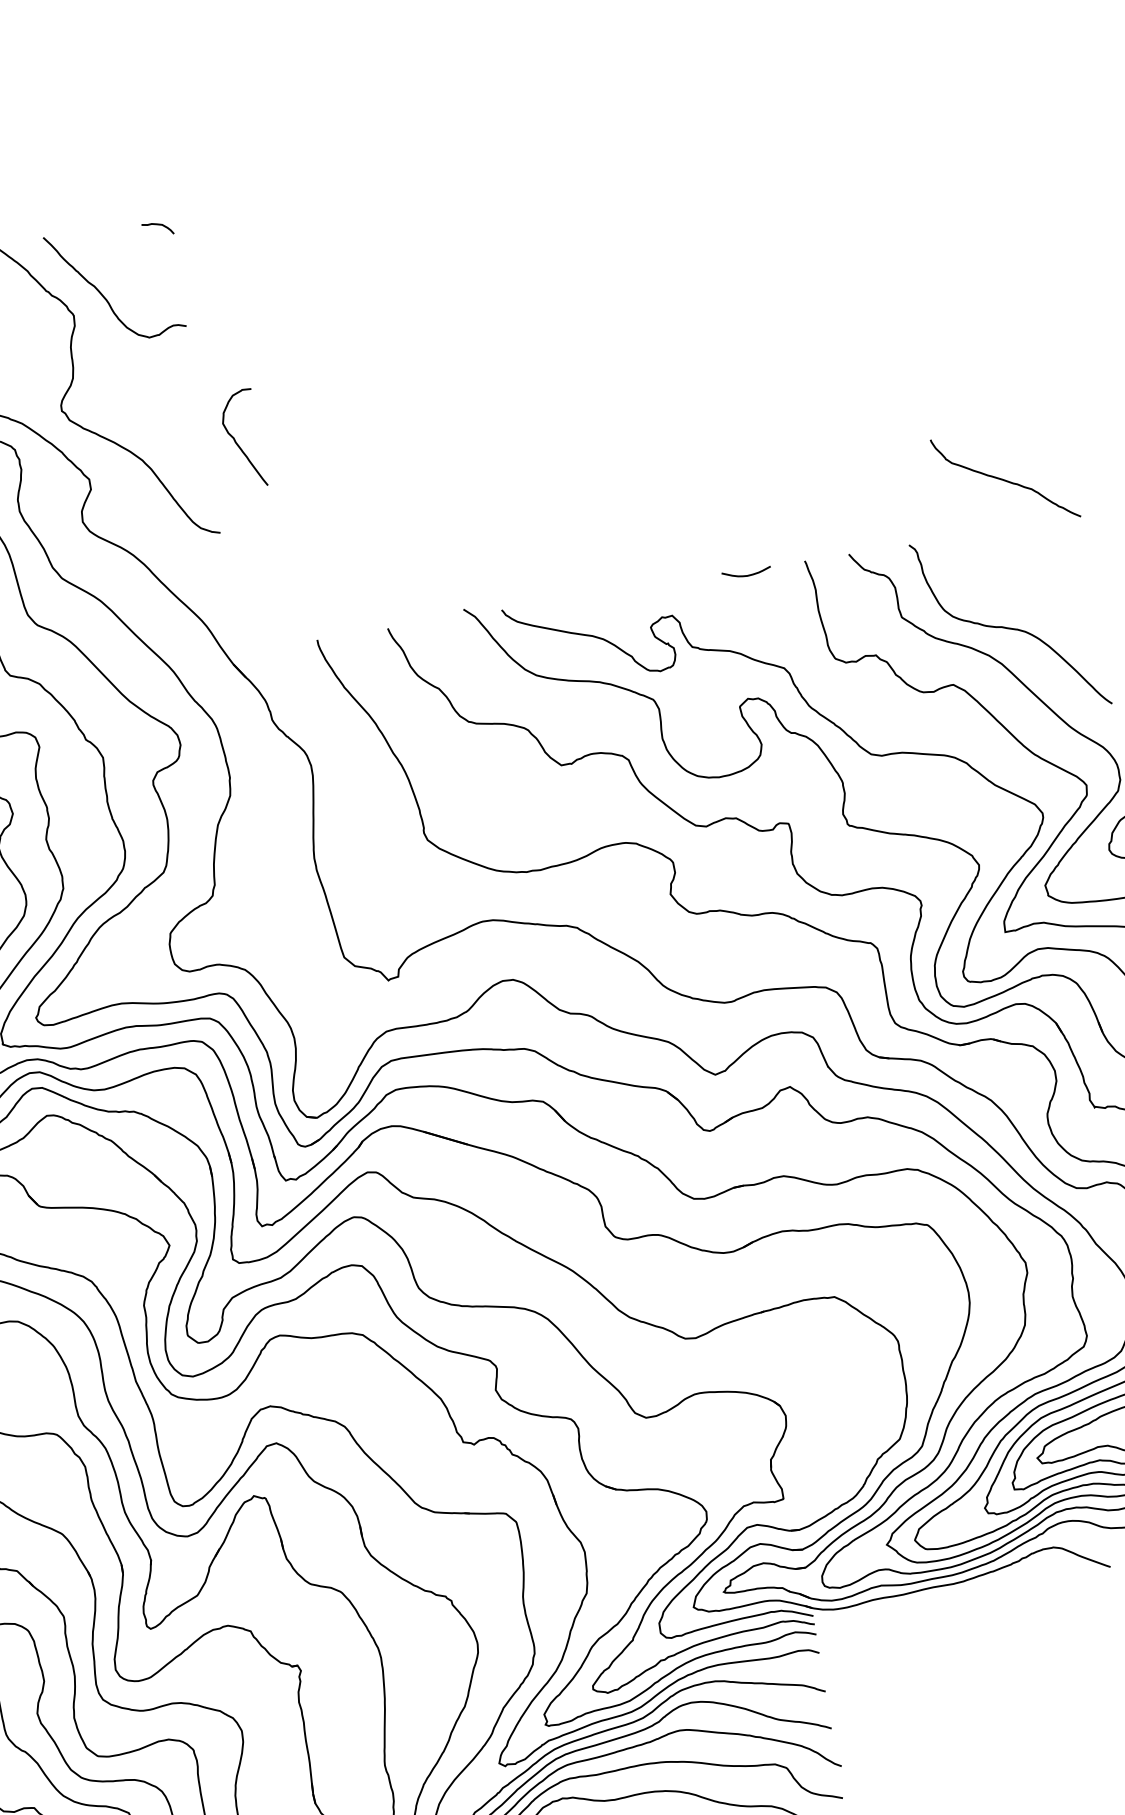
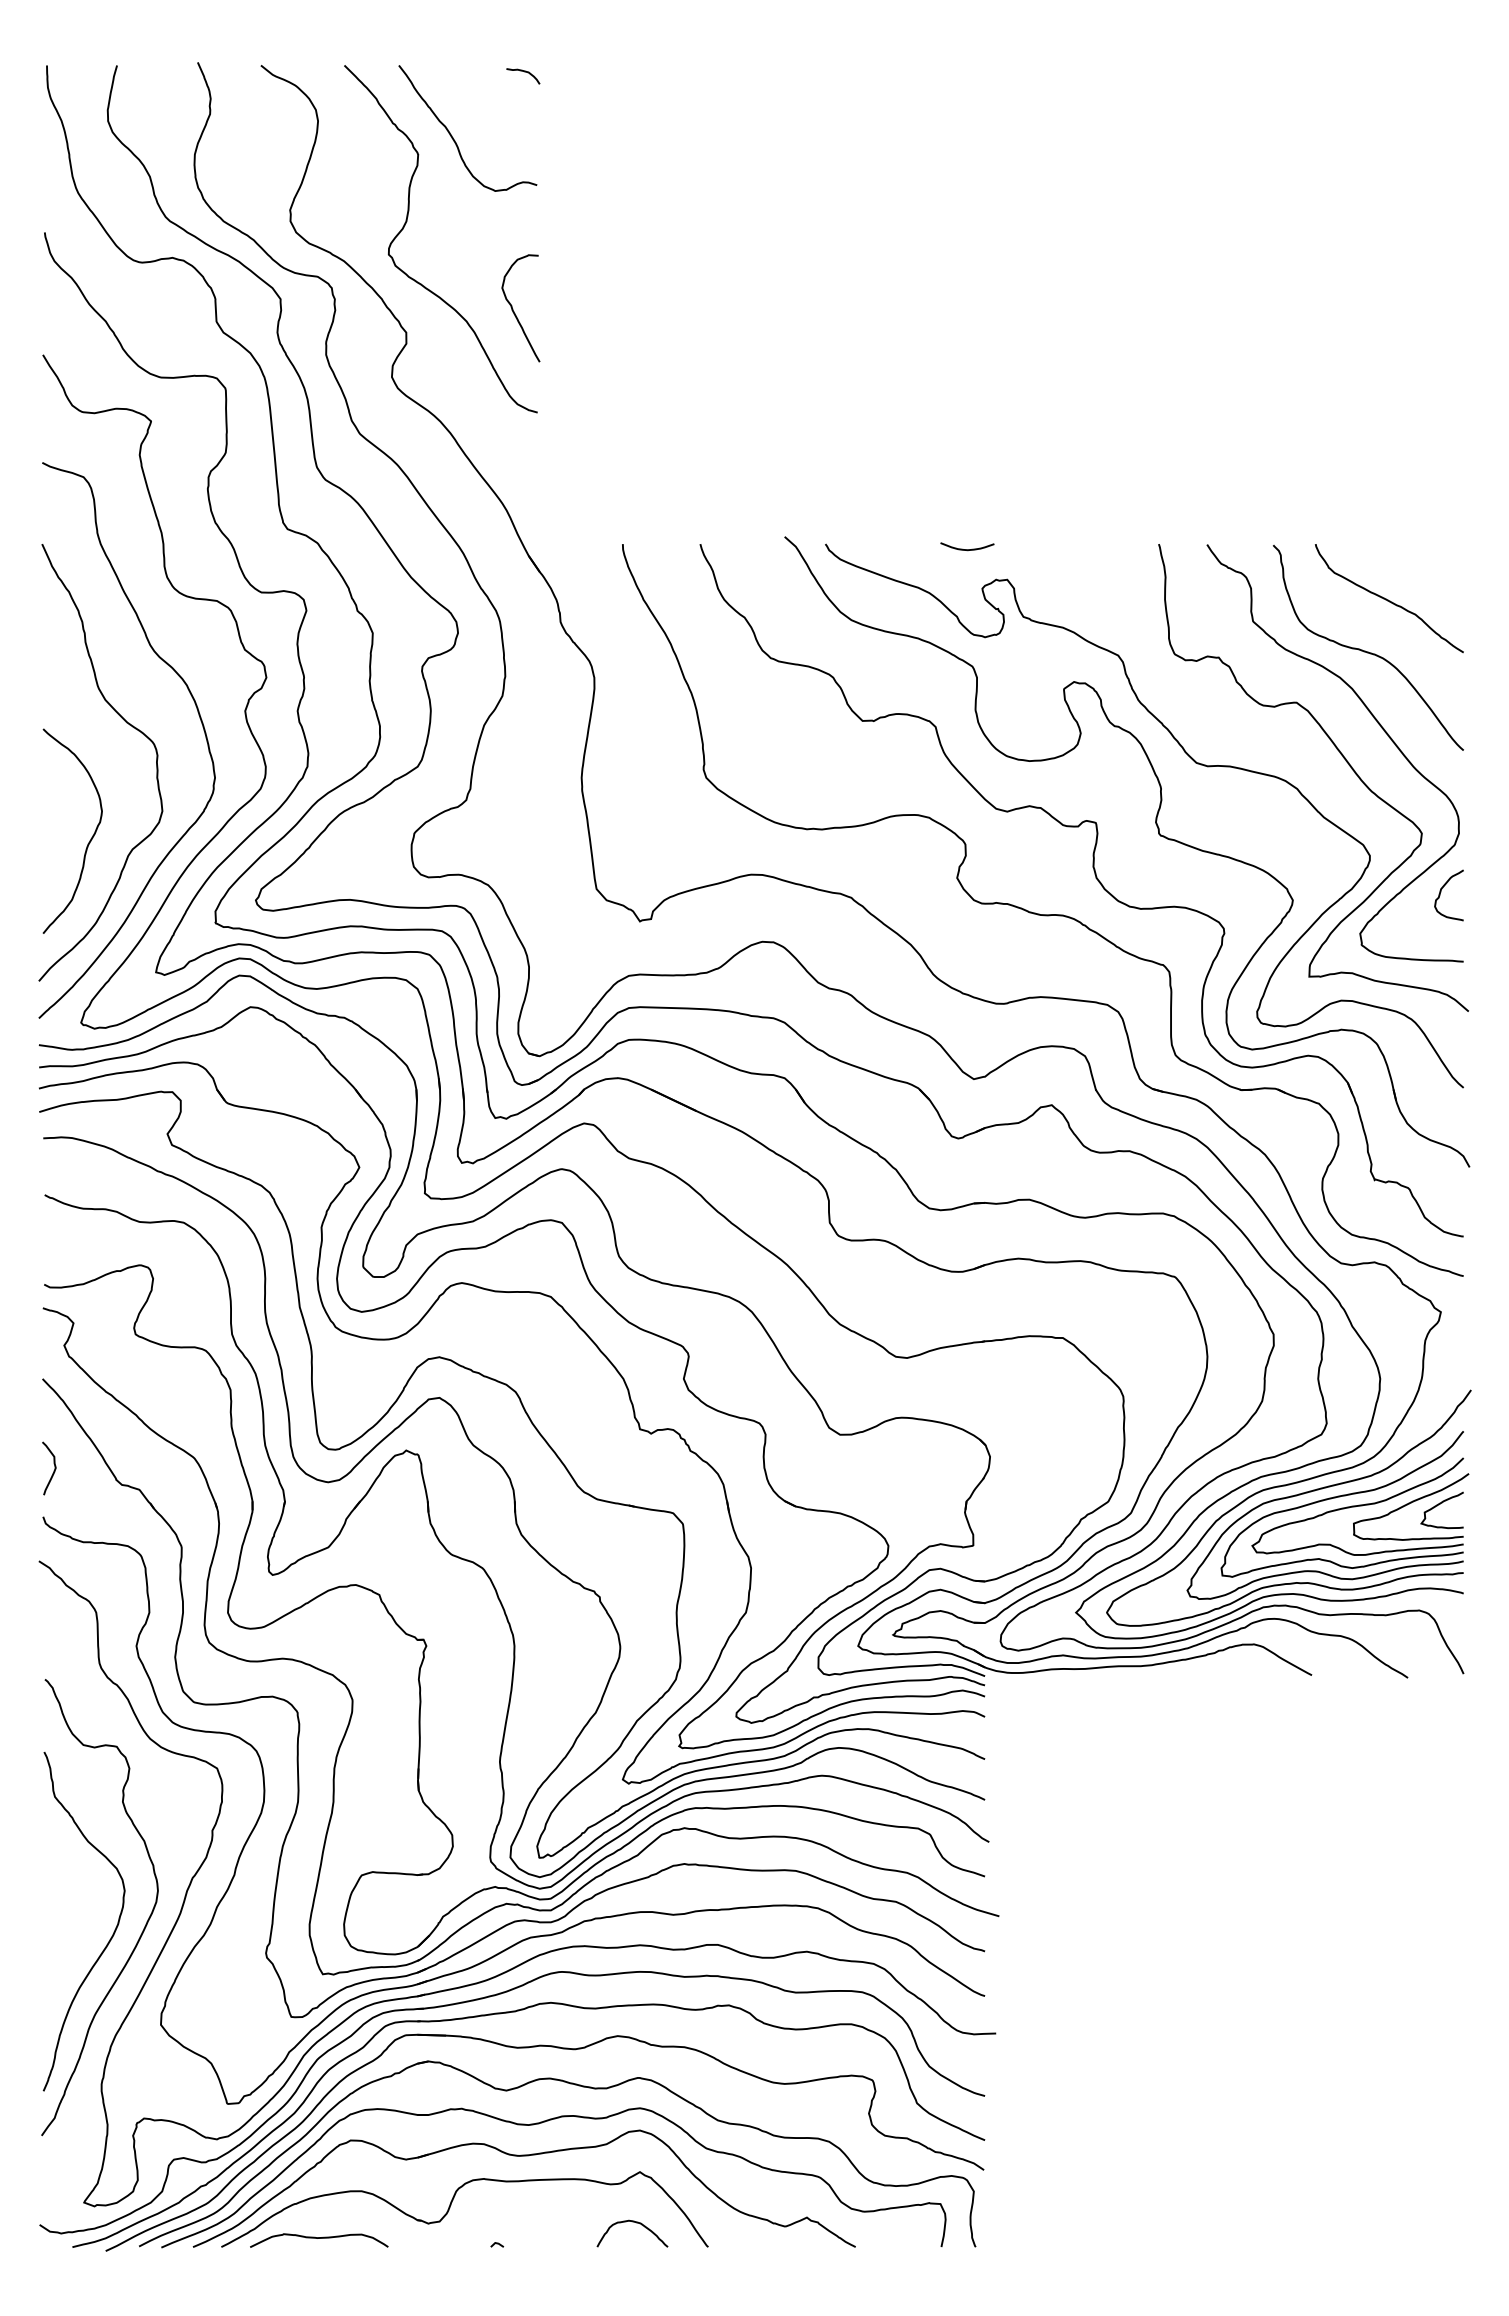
curve: (237, 443) -> (514, 311), moved
curve: (1004, 479) -> (1388, 599), moved
curve: (747, 575) -> (967, 549), moved

